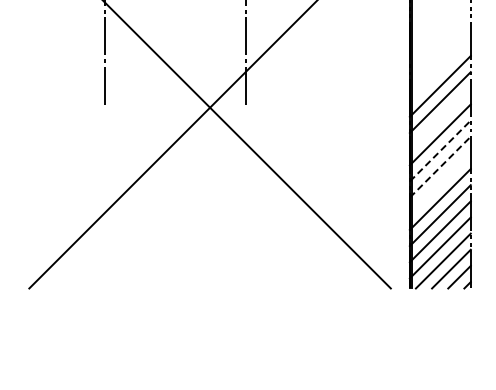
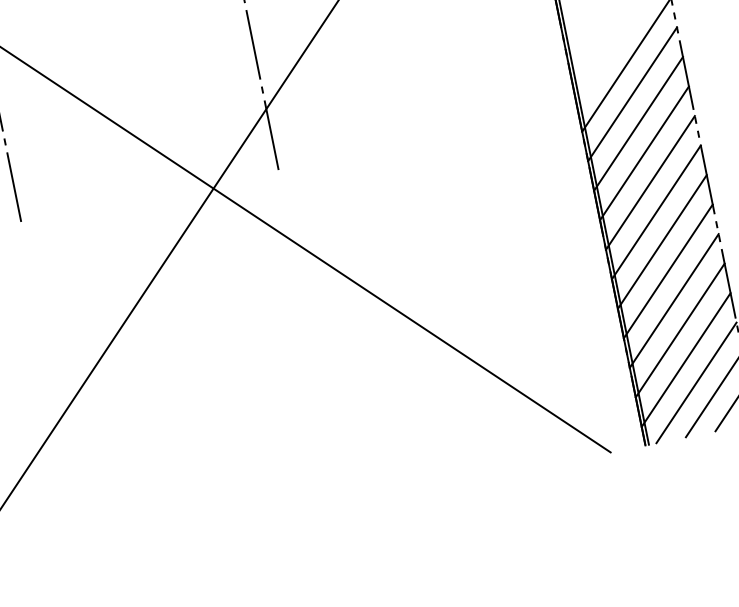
line: (439, 118) -> (636, 123), added
line: (440, 150) -> (650, 181), dashed -> solid
line: (440, 166) -> (656, 211), dashed -> solid
line: (439, 182) -> (660, 240), added

